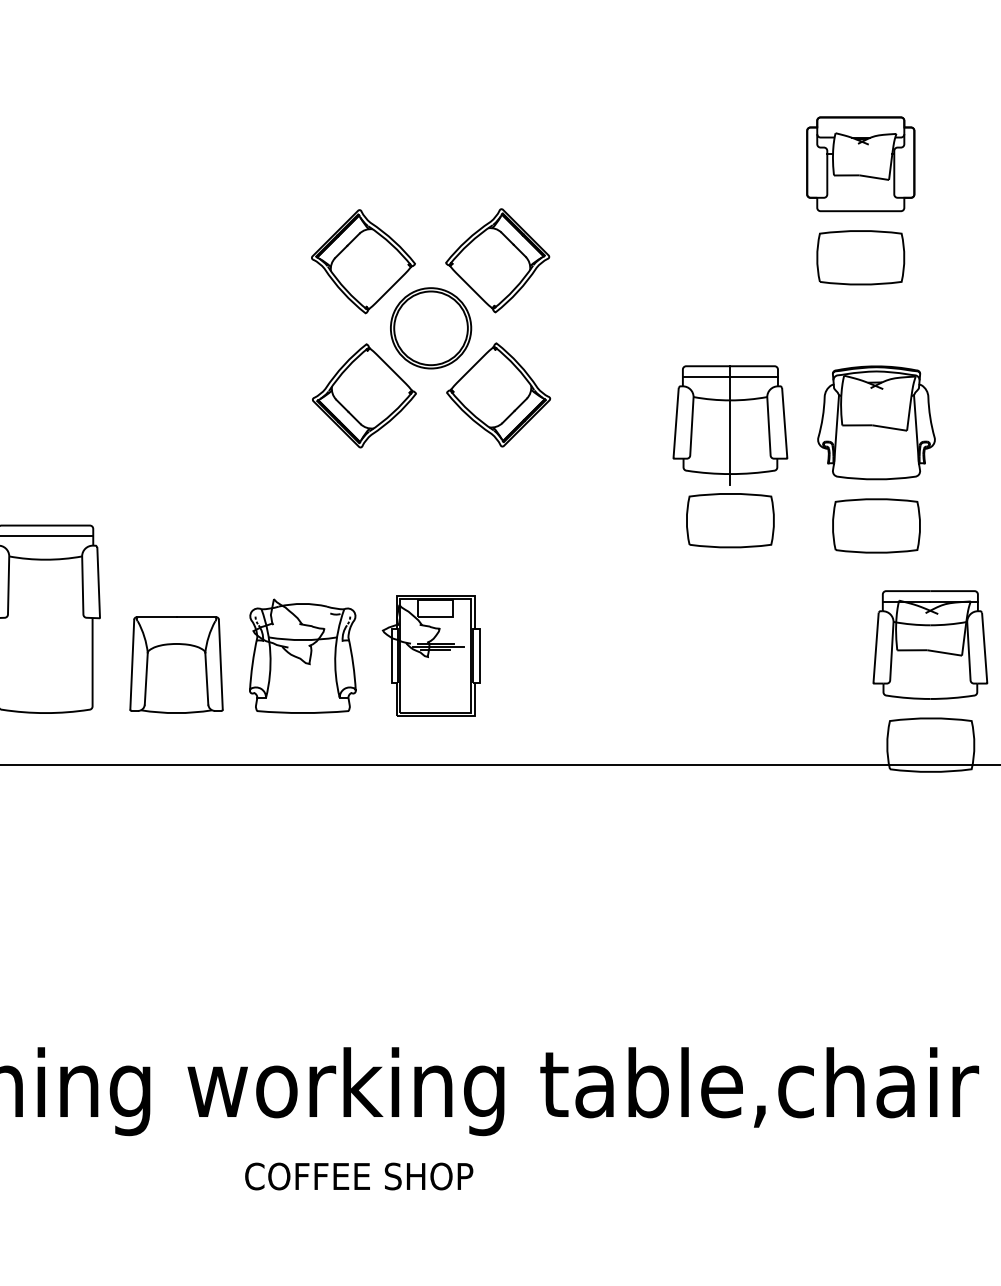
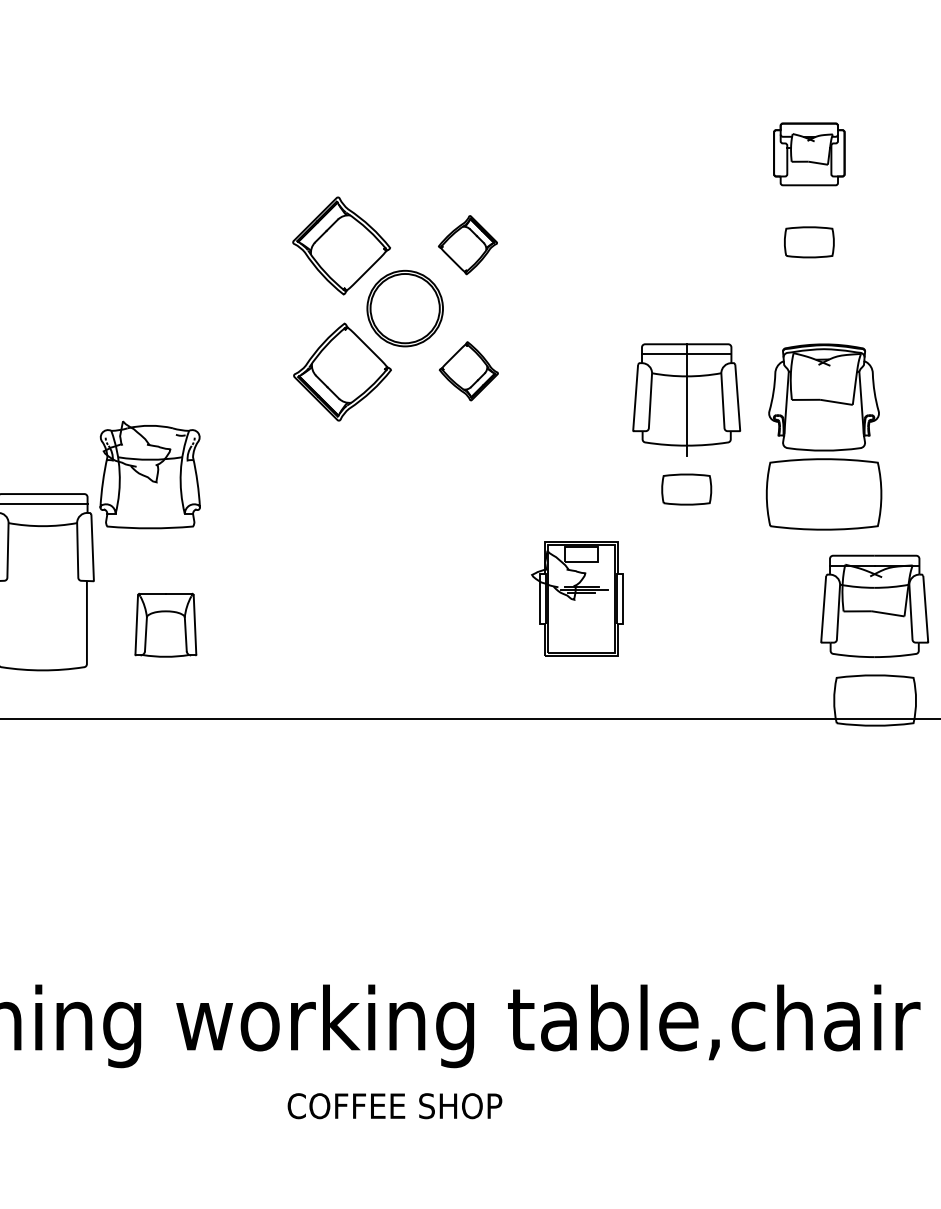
part: (860, 164) -> (809, 154), size x0.7
part: (860, 257) -> (809, 242), size x0.6
part: (497, 260) -> (467, 244), size x0.6
part: (498, 394) -> (468, 370), size x0.6
part: (730, 520) -> (686, 489), size x0.6
part: (876, 525) -> (824, 494), size x1.4
part: (302, 655) -> (149, 474), moved
part: (430, 655) -> (576, 598), moved
part: (176, 664) -> (165, 624), size x0.7
text: (359, 1176) -> (395, 1106), moved

